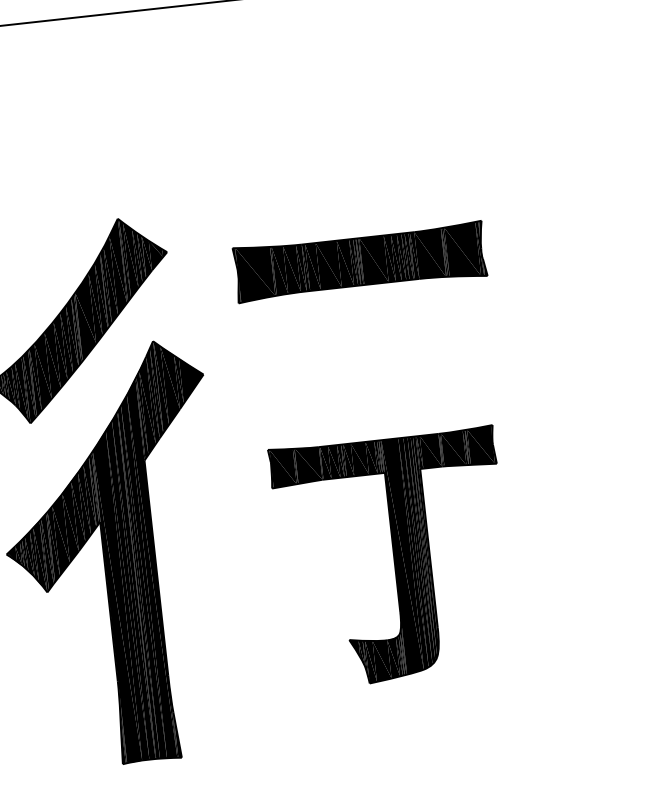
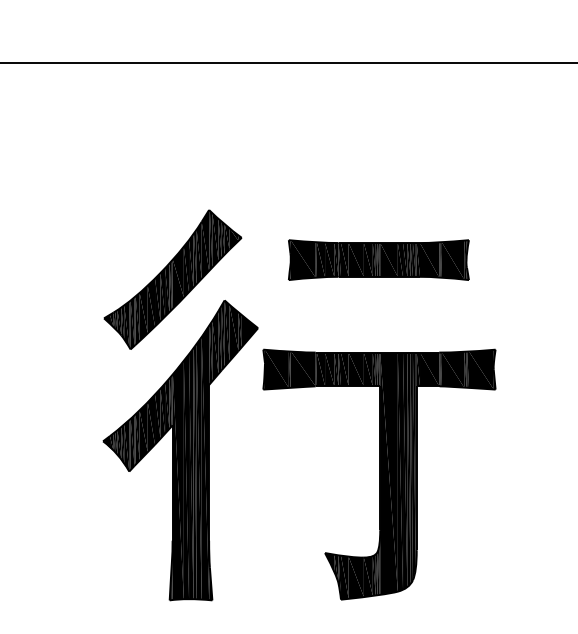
part: (393, 558) -> (379, 474), size x1.43

